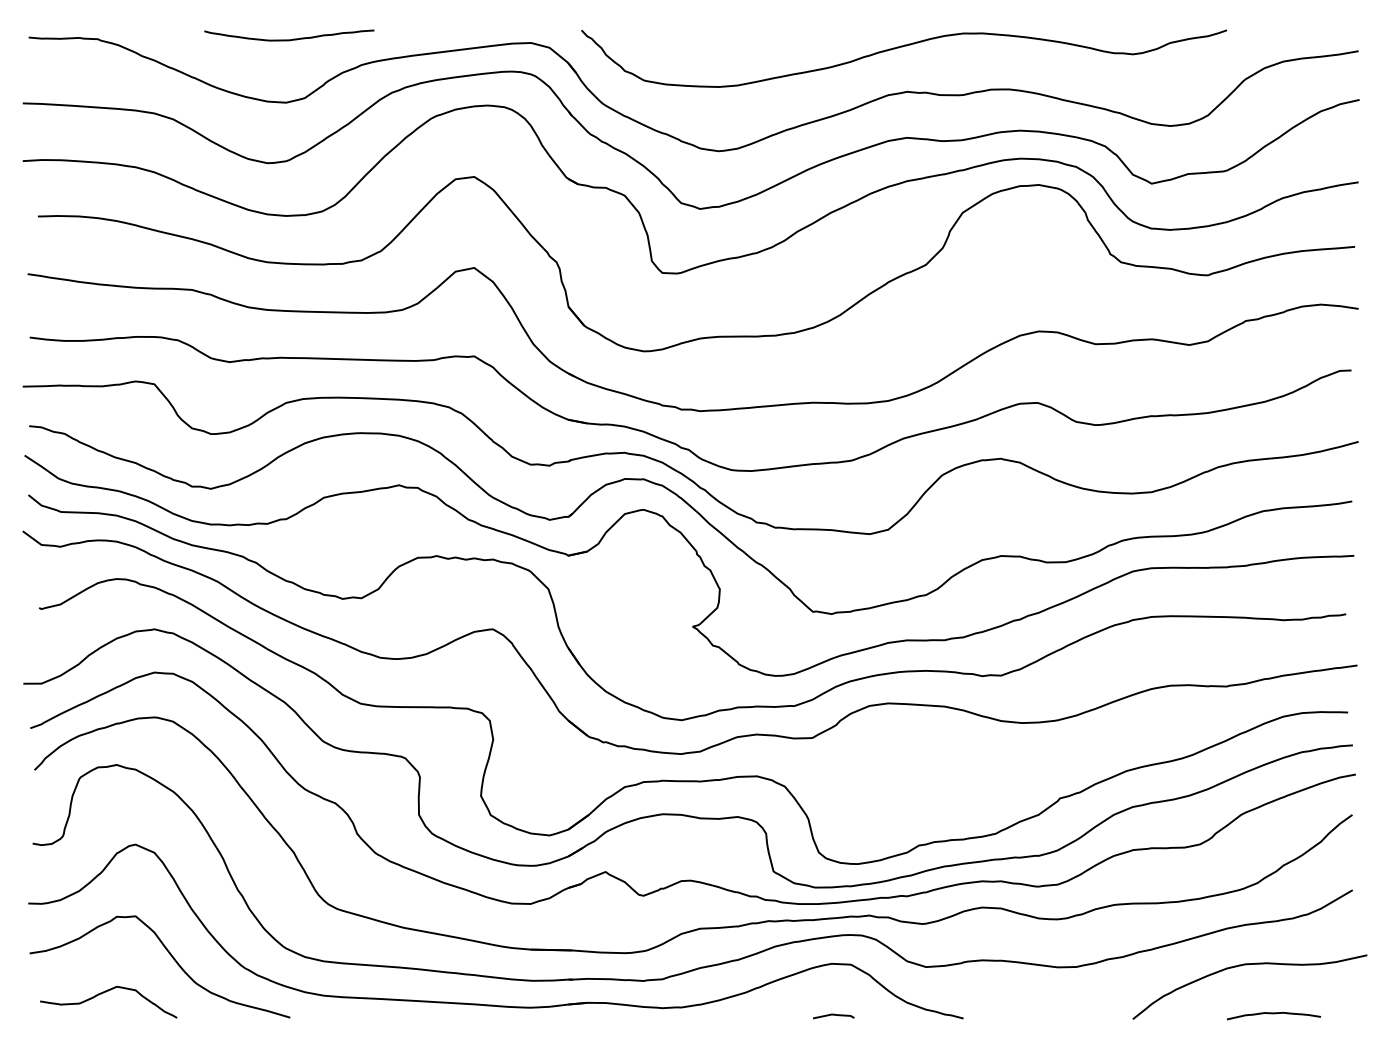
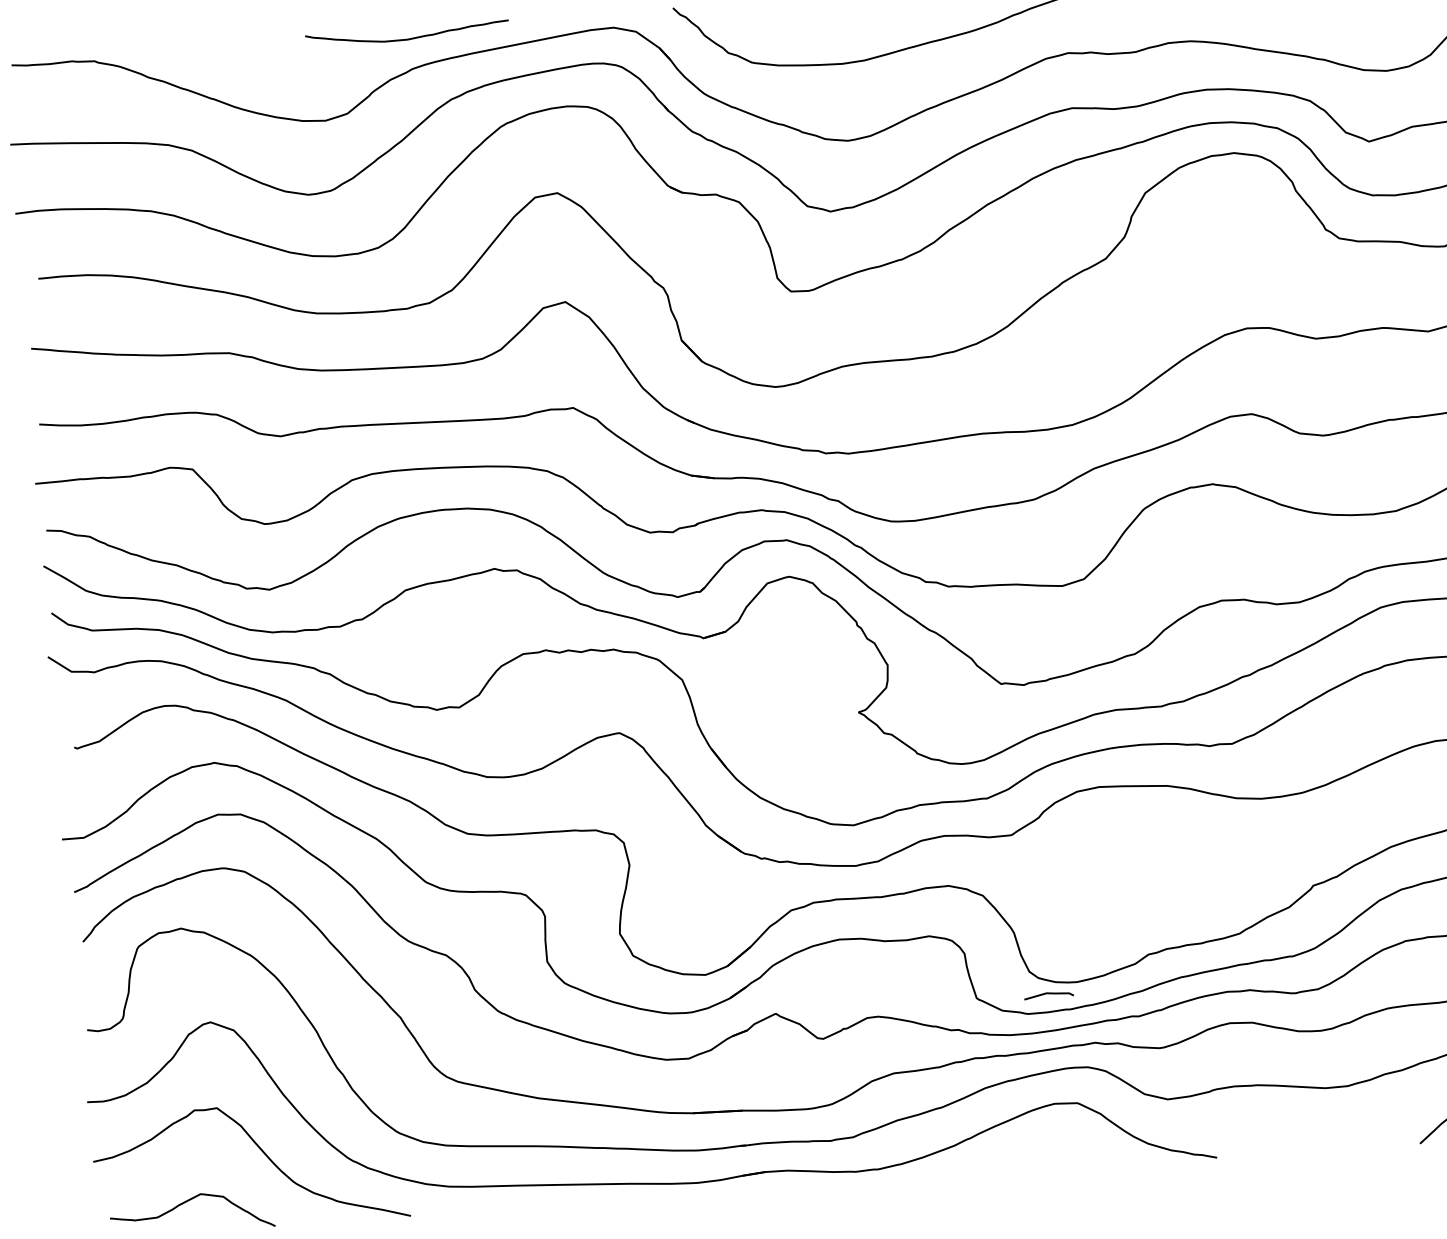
curve: (289, 39) -> (407, 38), moved
line: (833, 1015) -> (1048, 994), moved

